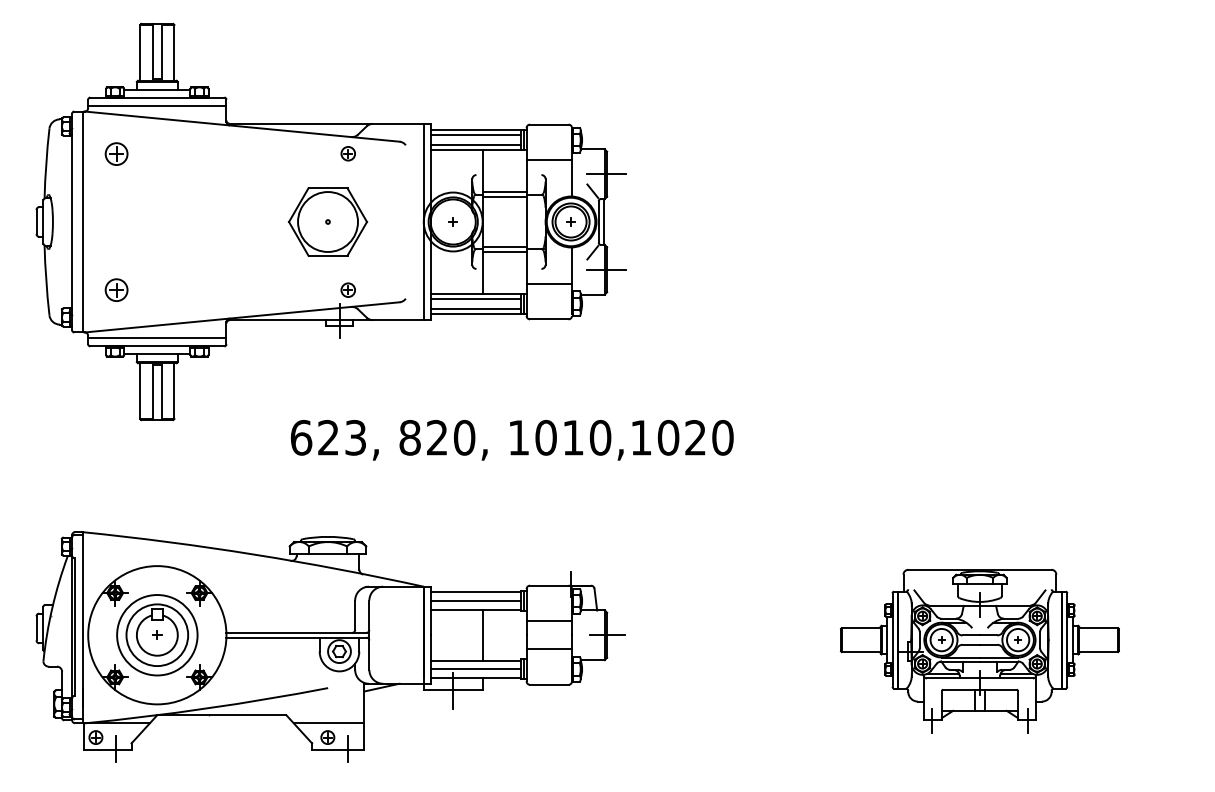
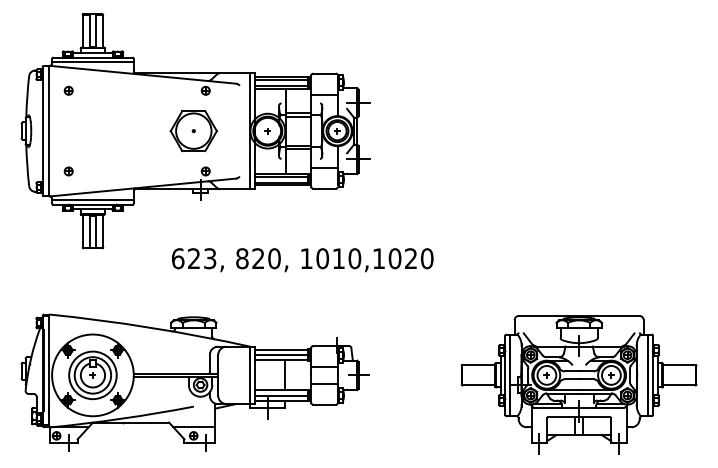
part: (115, 153) -> (68, 90), size x0.62
part: (115, 290) -> (68, 171), size x0.62
part: (978, 650) -> (578, 384), size x1.43

